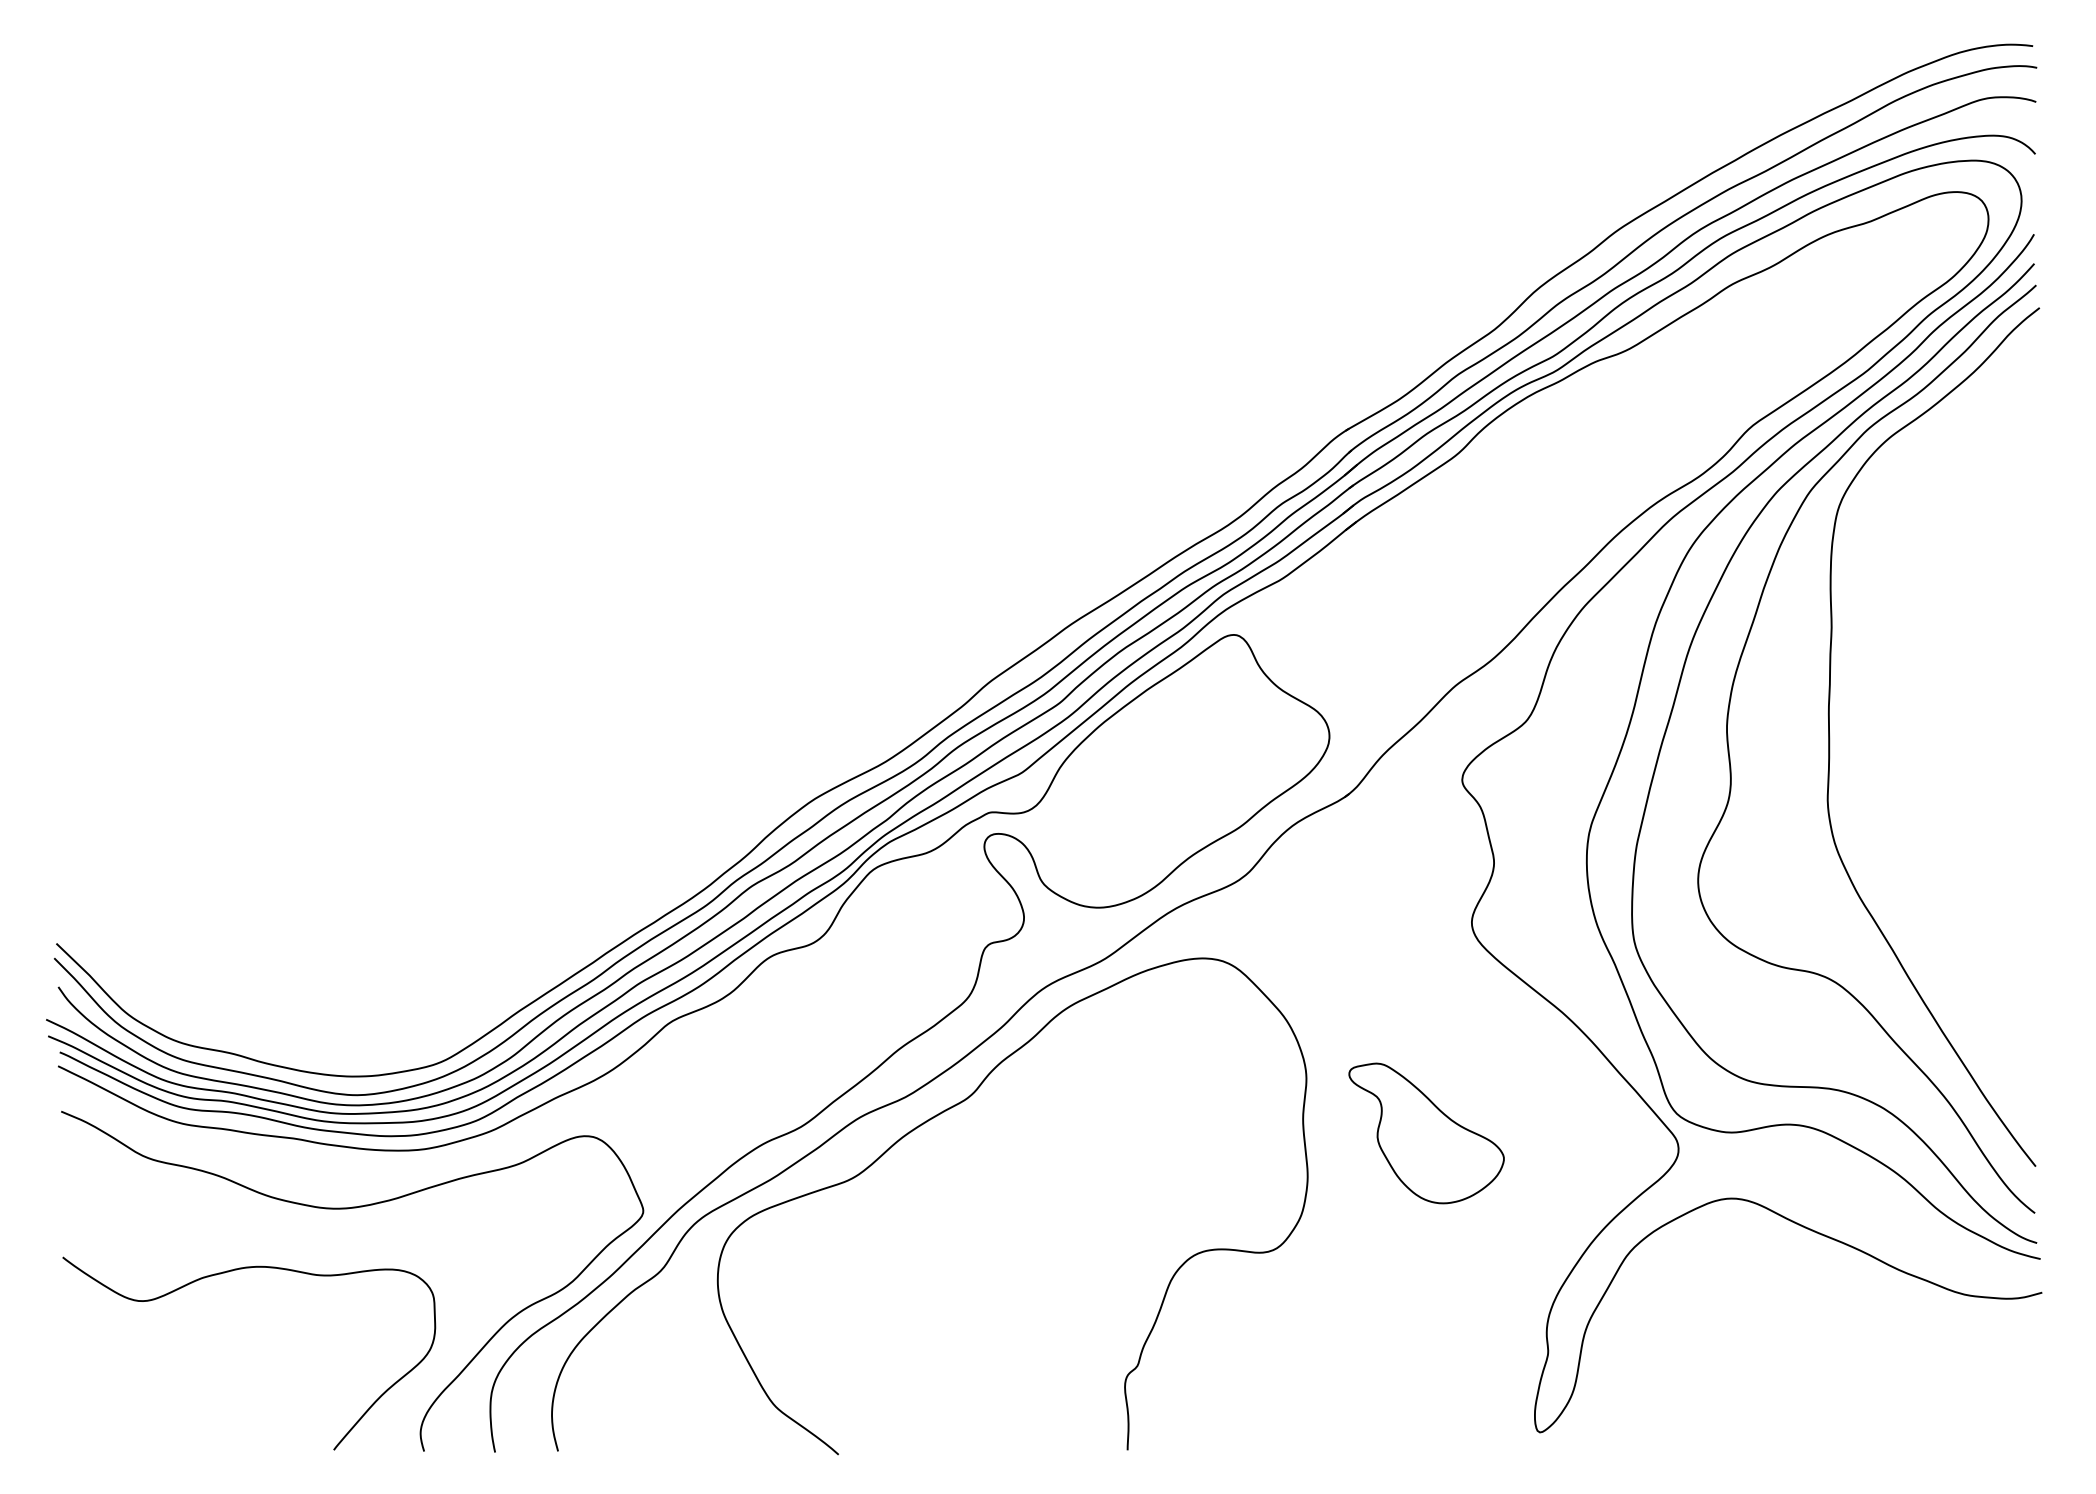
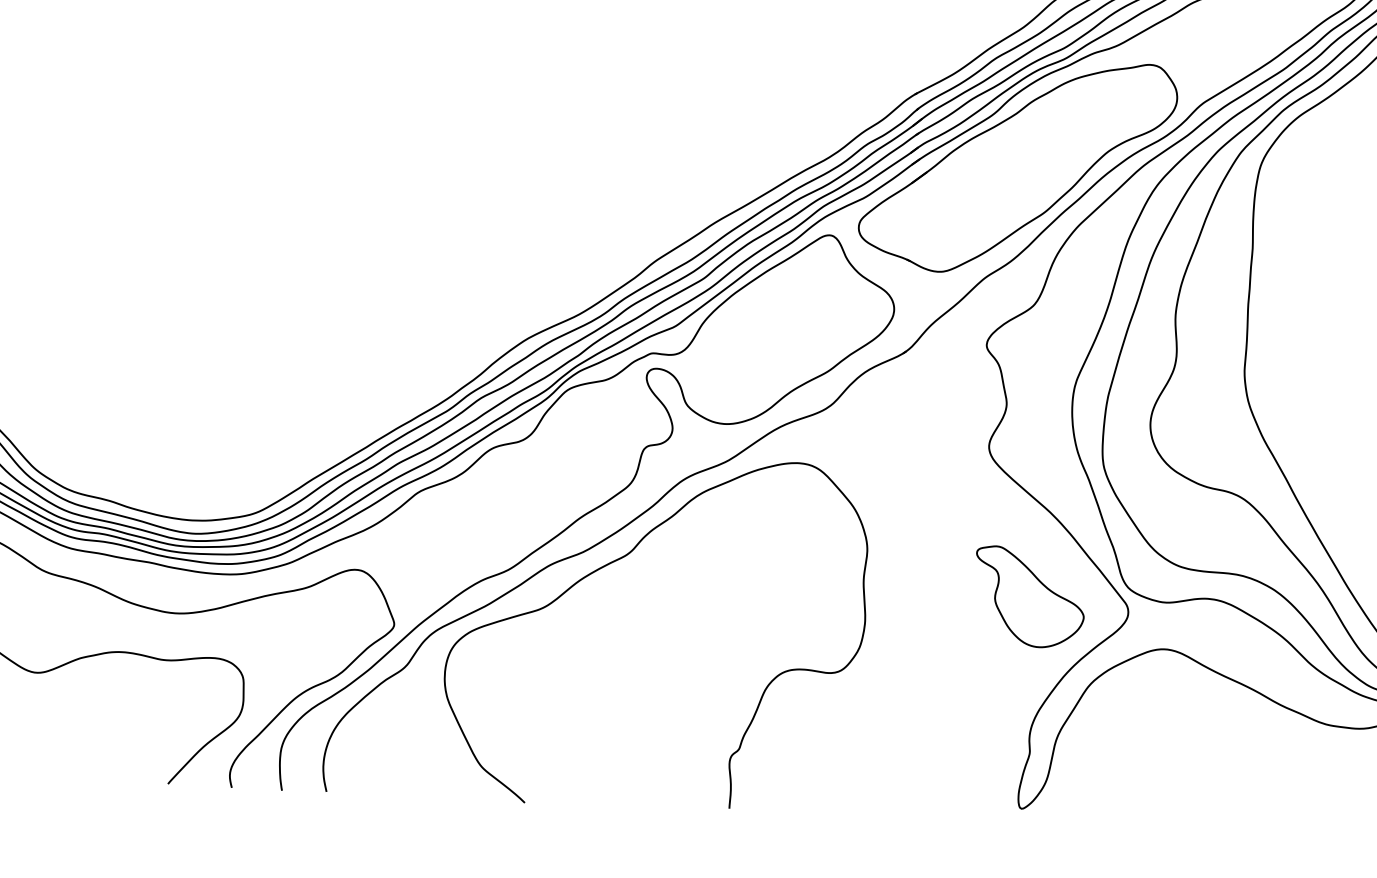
part: (1494, 526) -> (1017, 166), added
part: (1426, 1133) -> (1029, 597), moved

